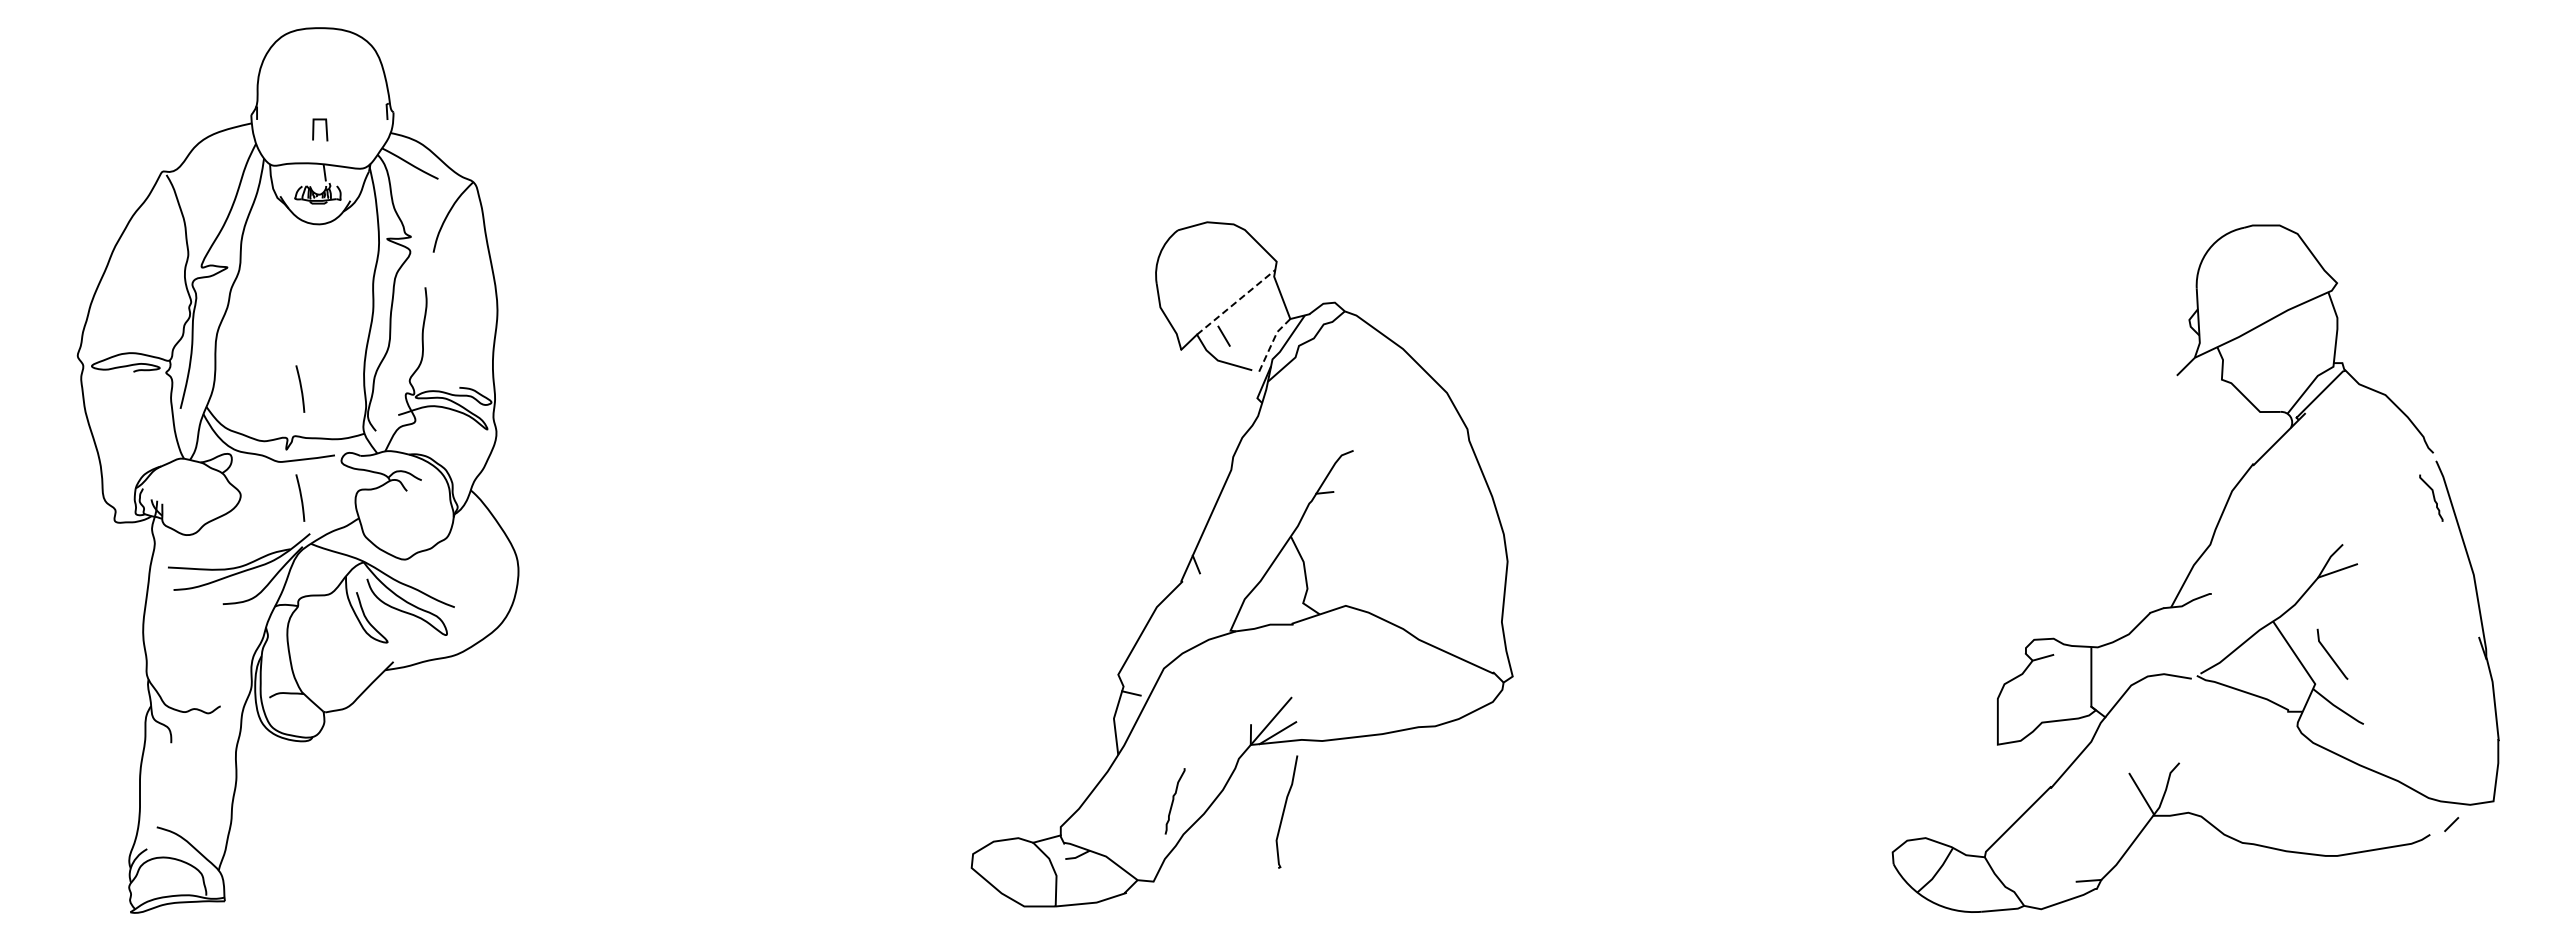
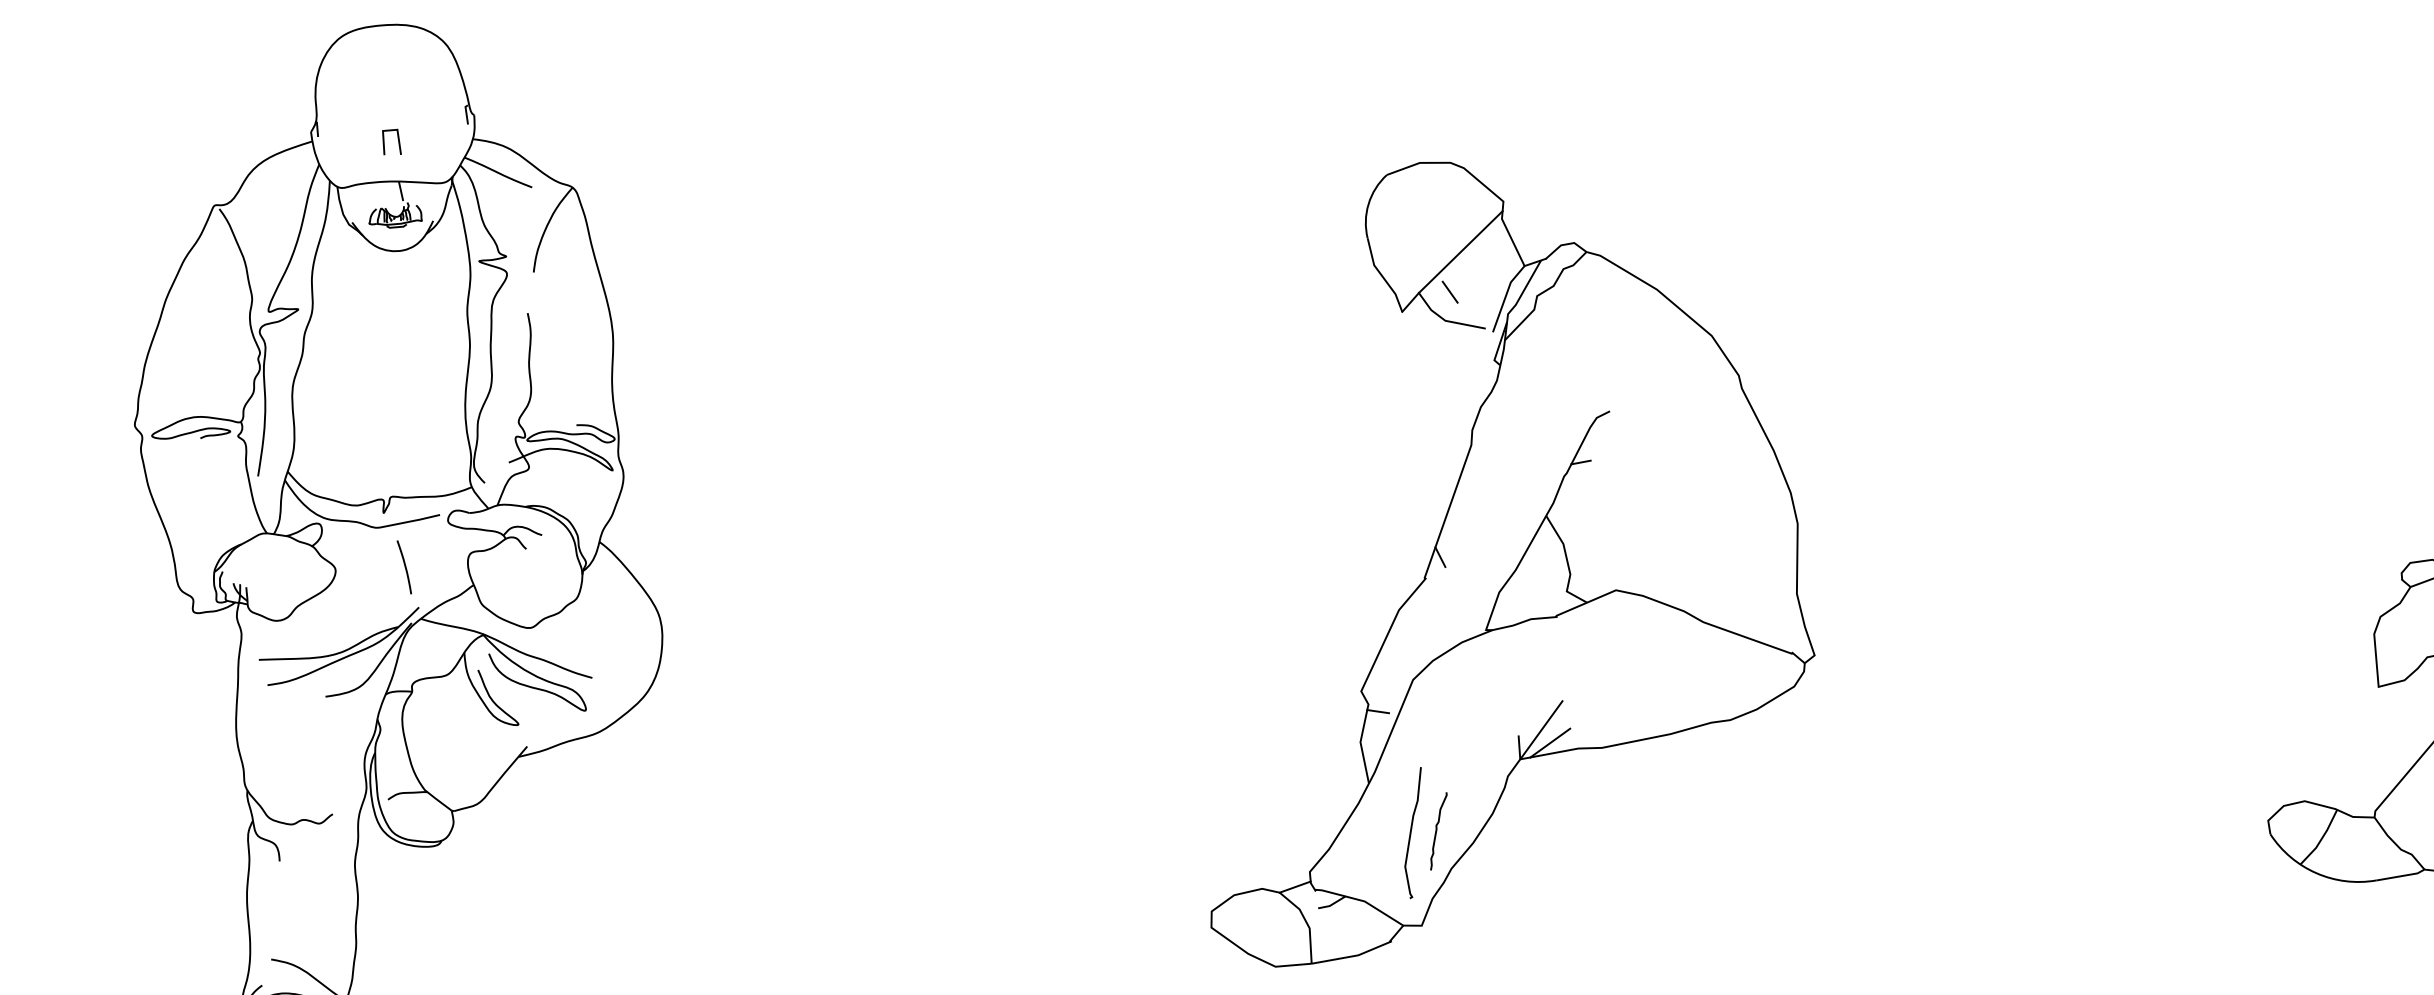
line: (1236, 302) -> (1461, 252), dashed -> solid
line: (1271, 344) -> (1505, 297), dashed -> solid
curve: (300, 388) -> (393, 441), removed
curve: (1284, 811) -> (1411, 832), moved

